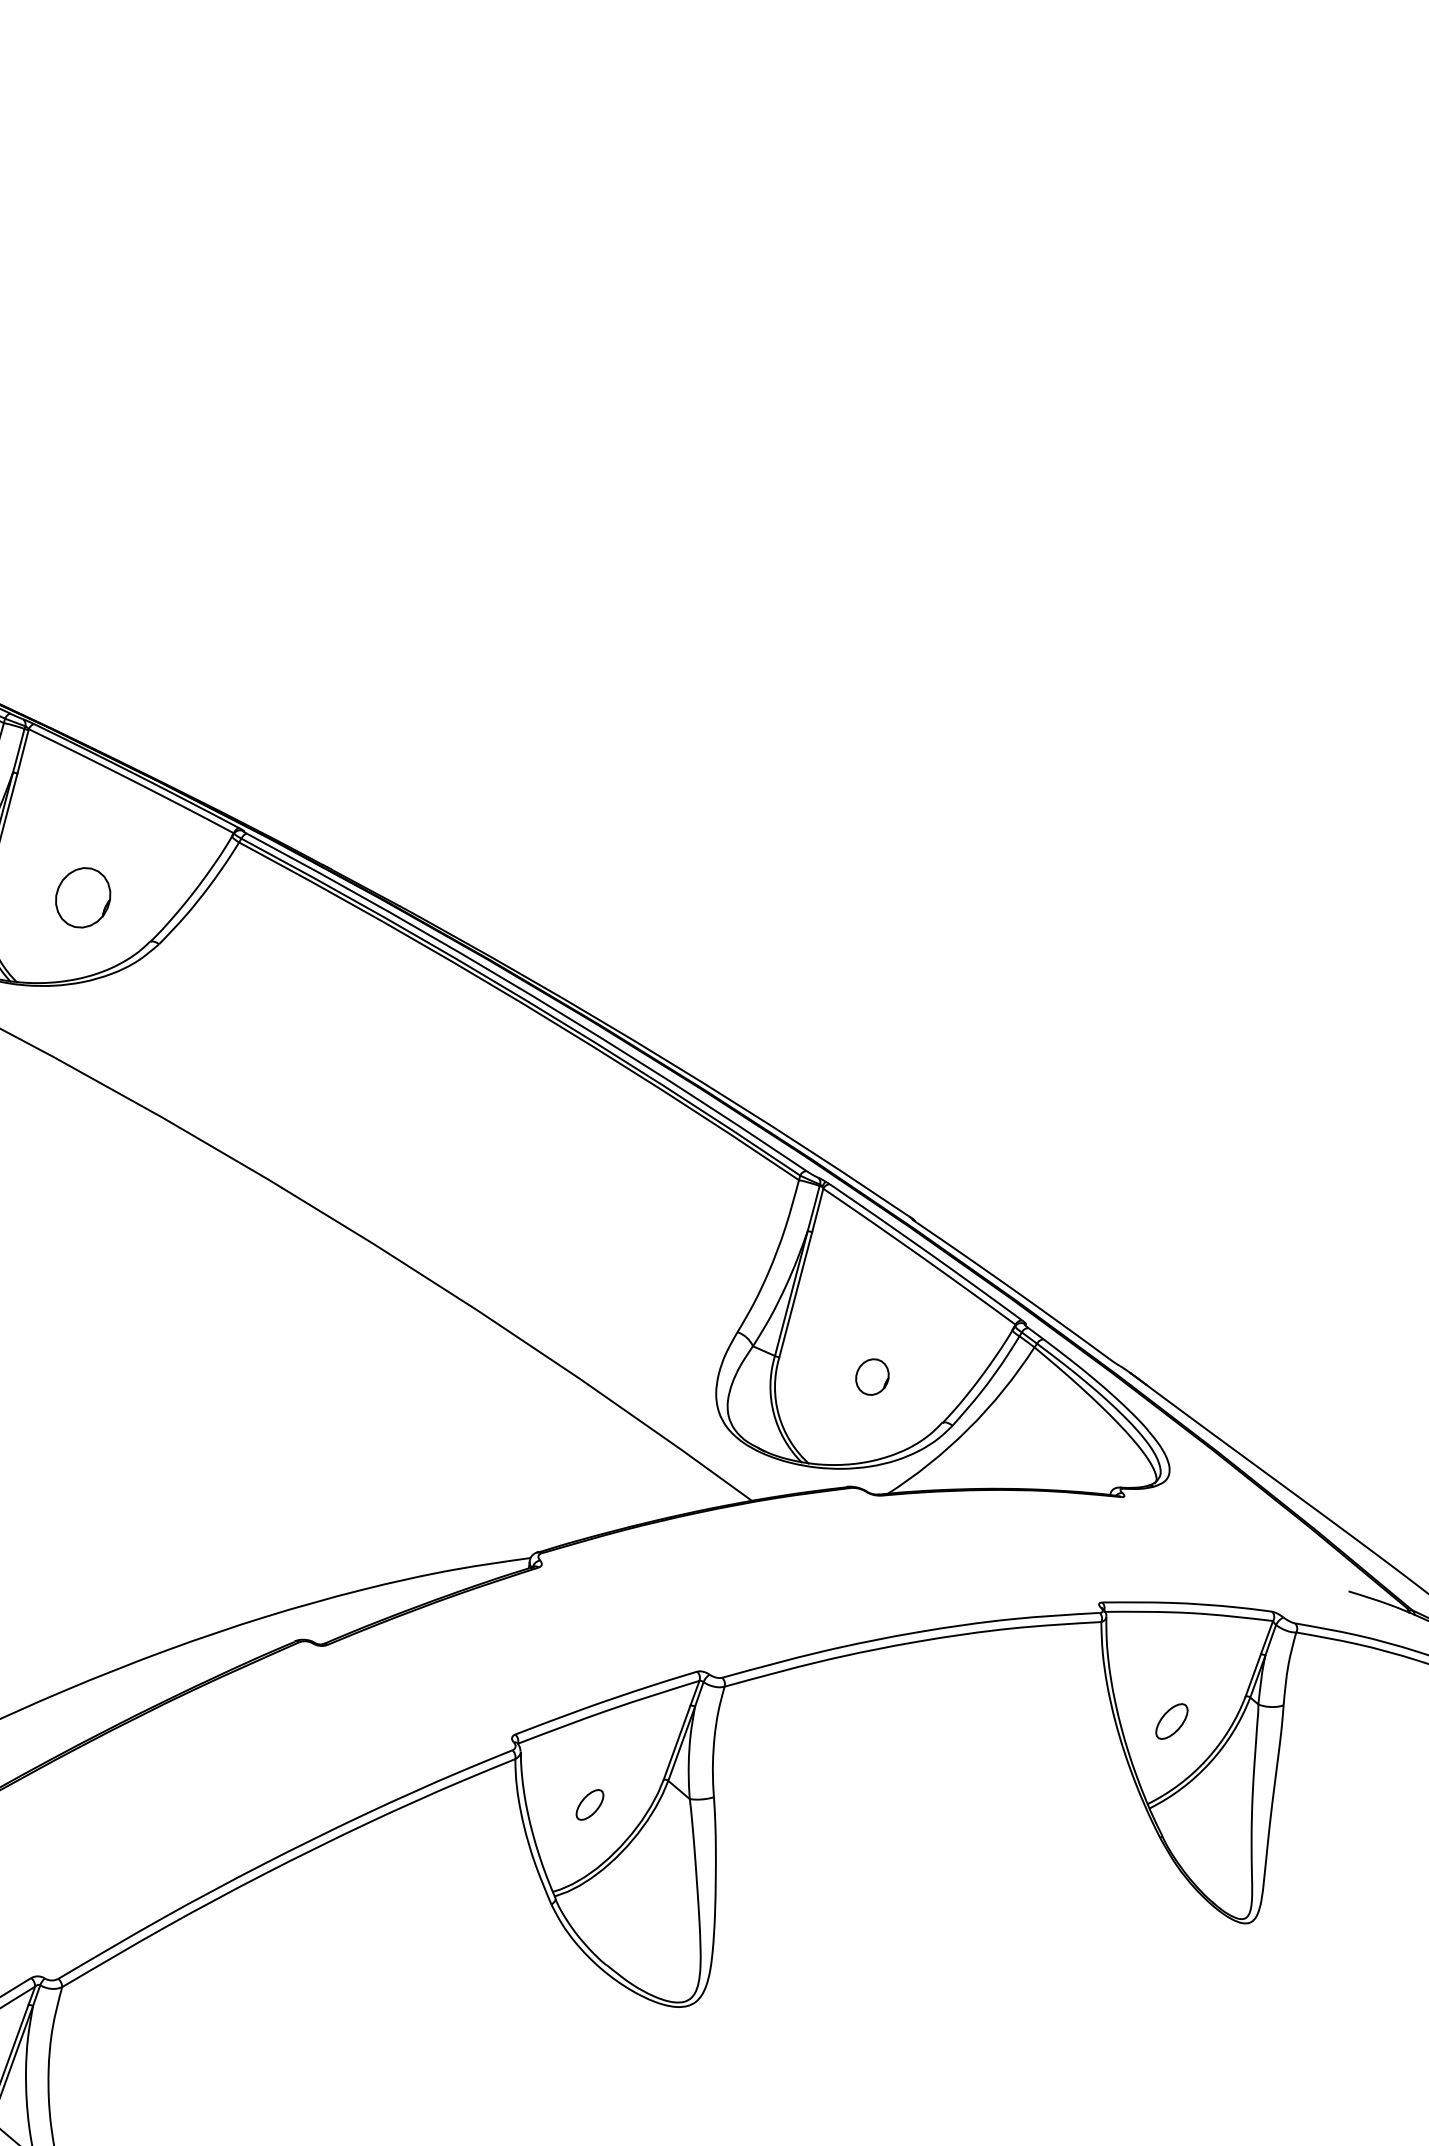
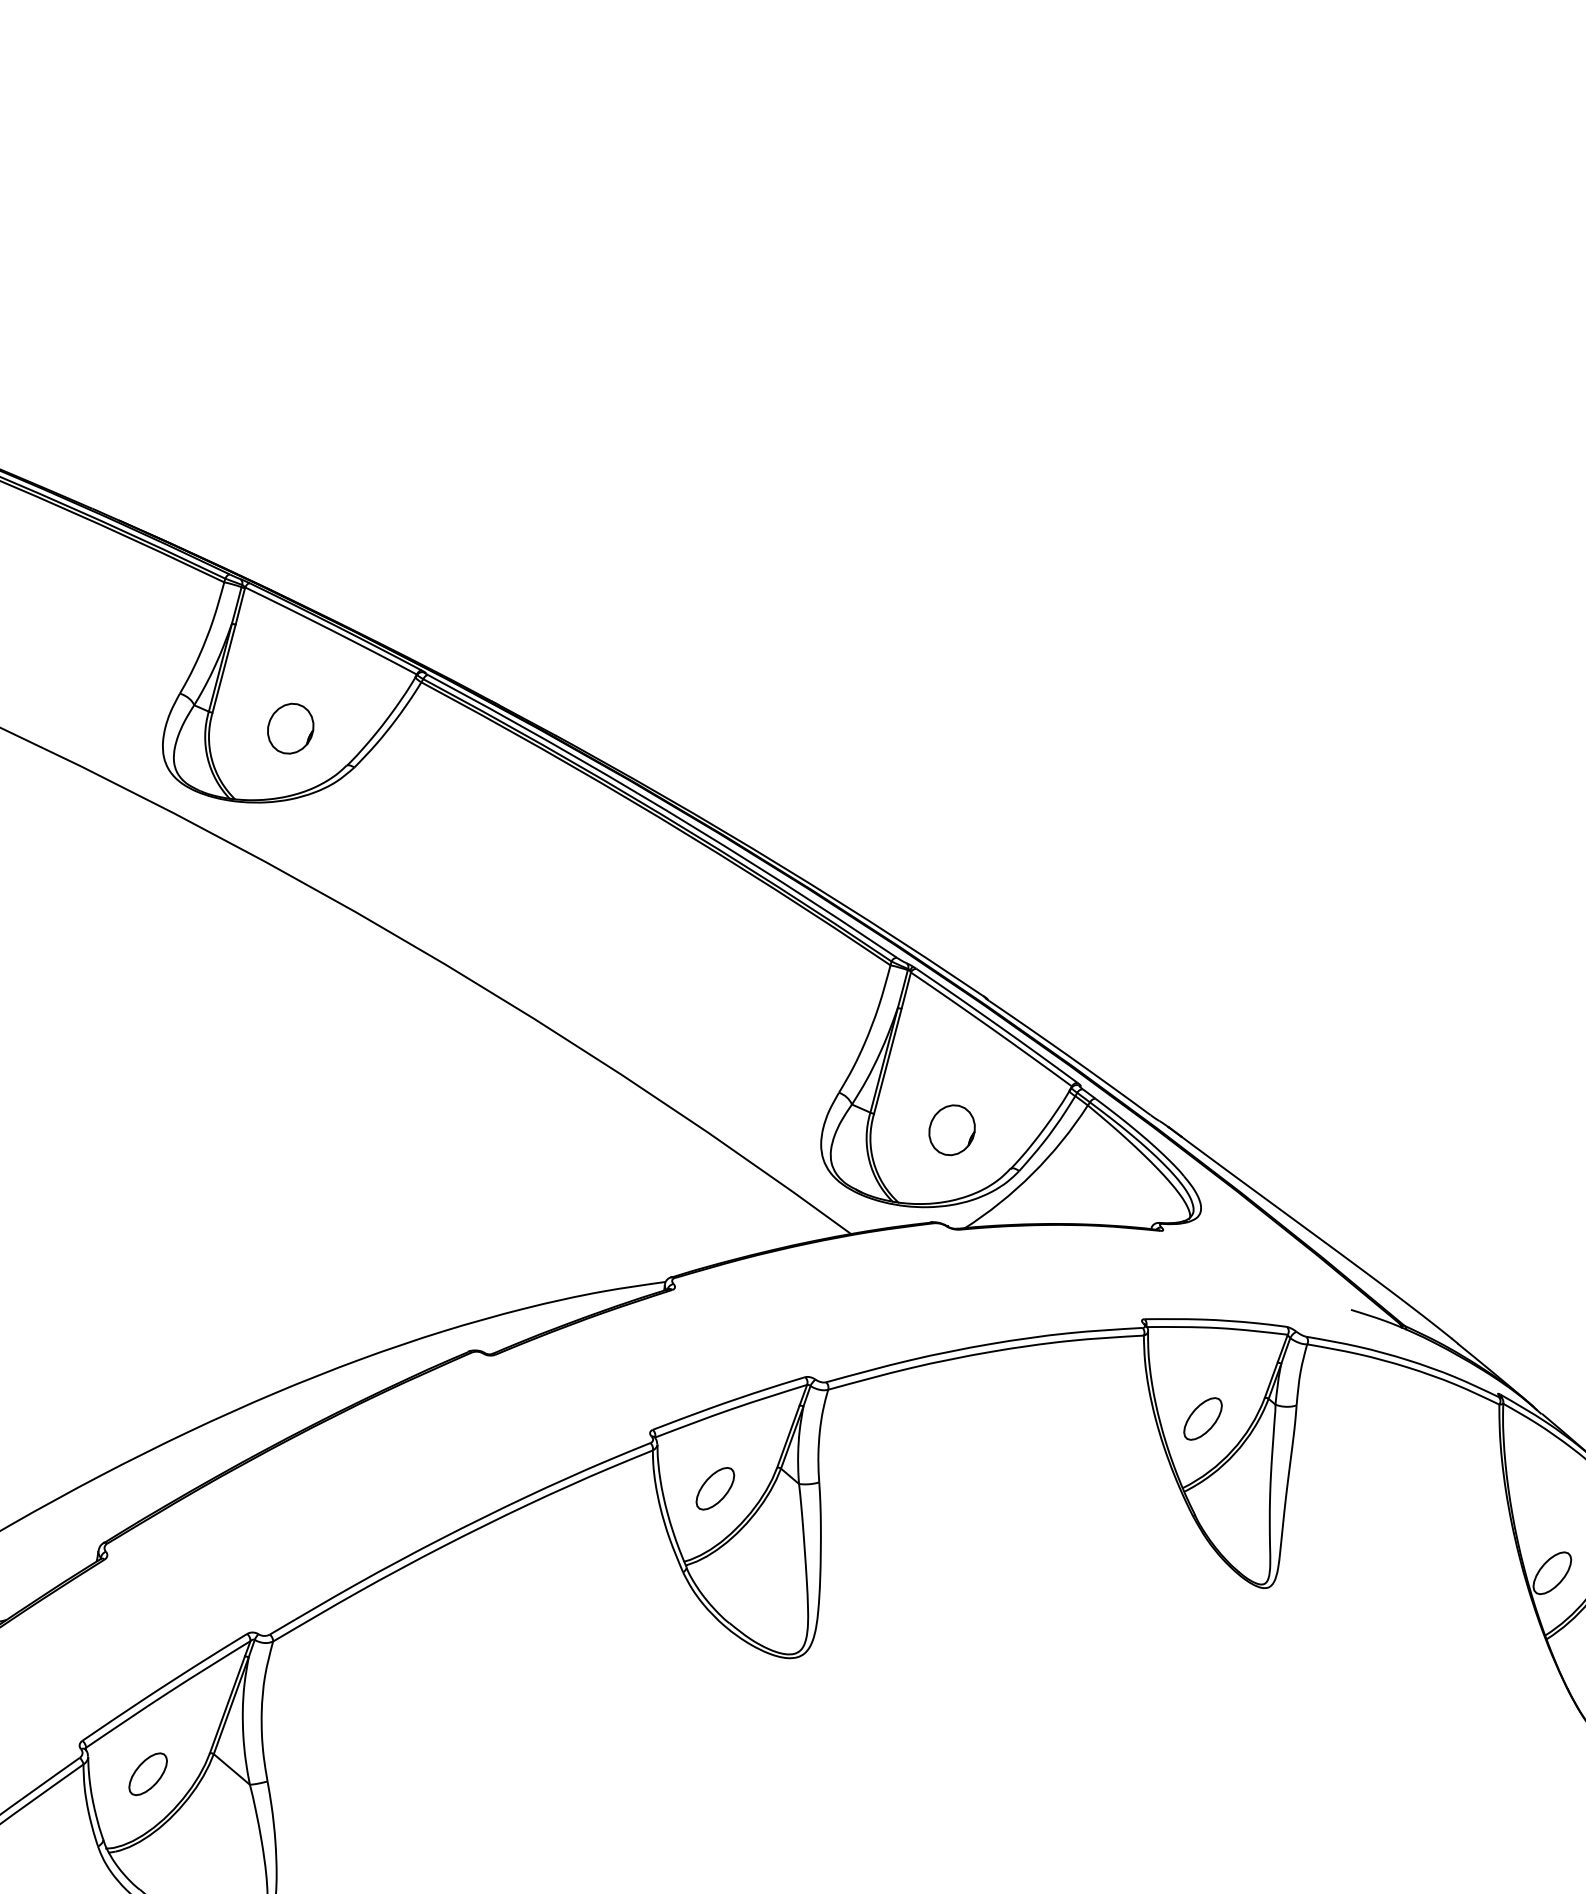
part: (871, 1377) -> (951, 1130), size x1.67
part: (1171, 1720) -> (1202, 1418), size x1.43
part: (590, 1804) -> (715, 1488), size x1.67

